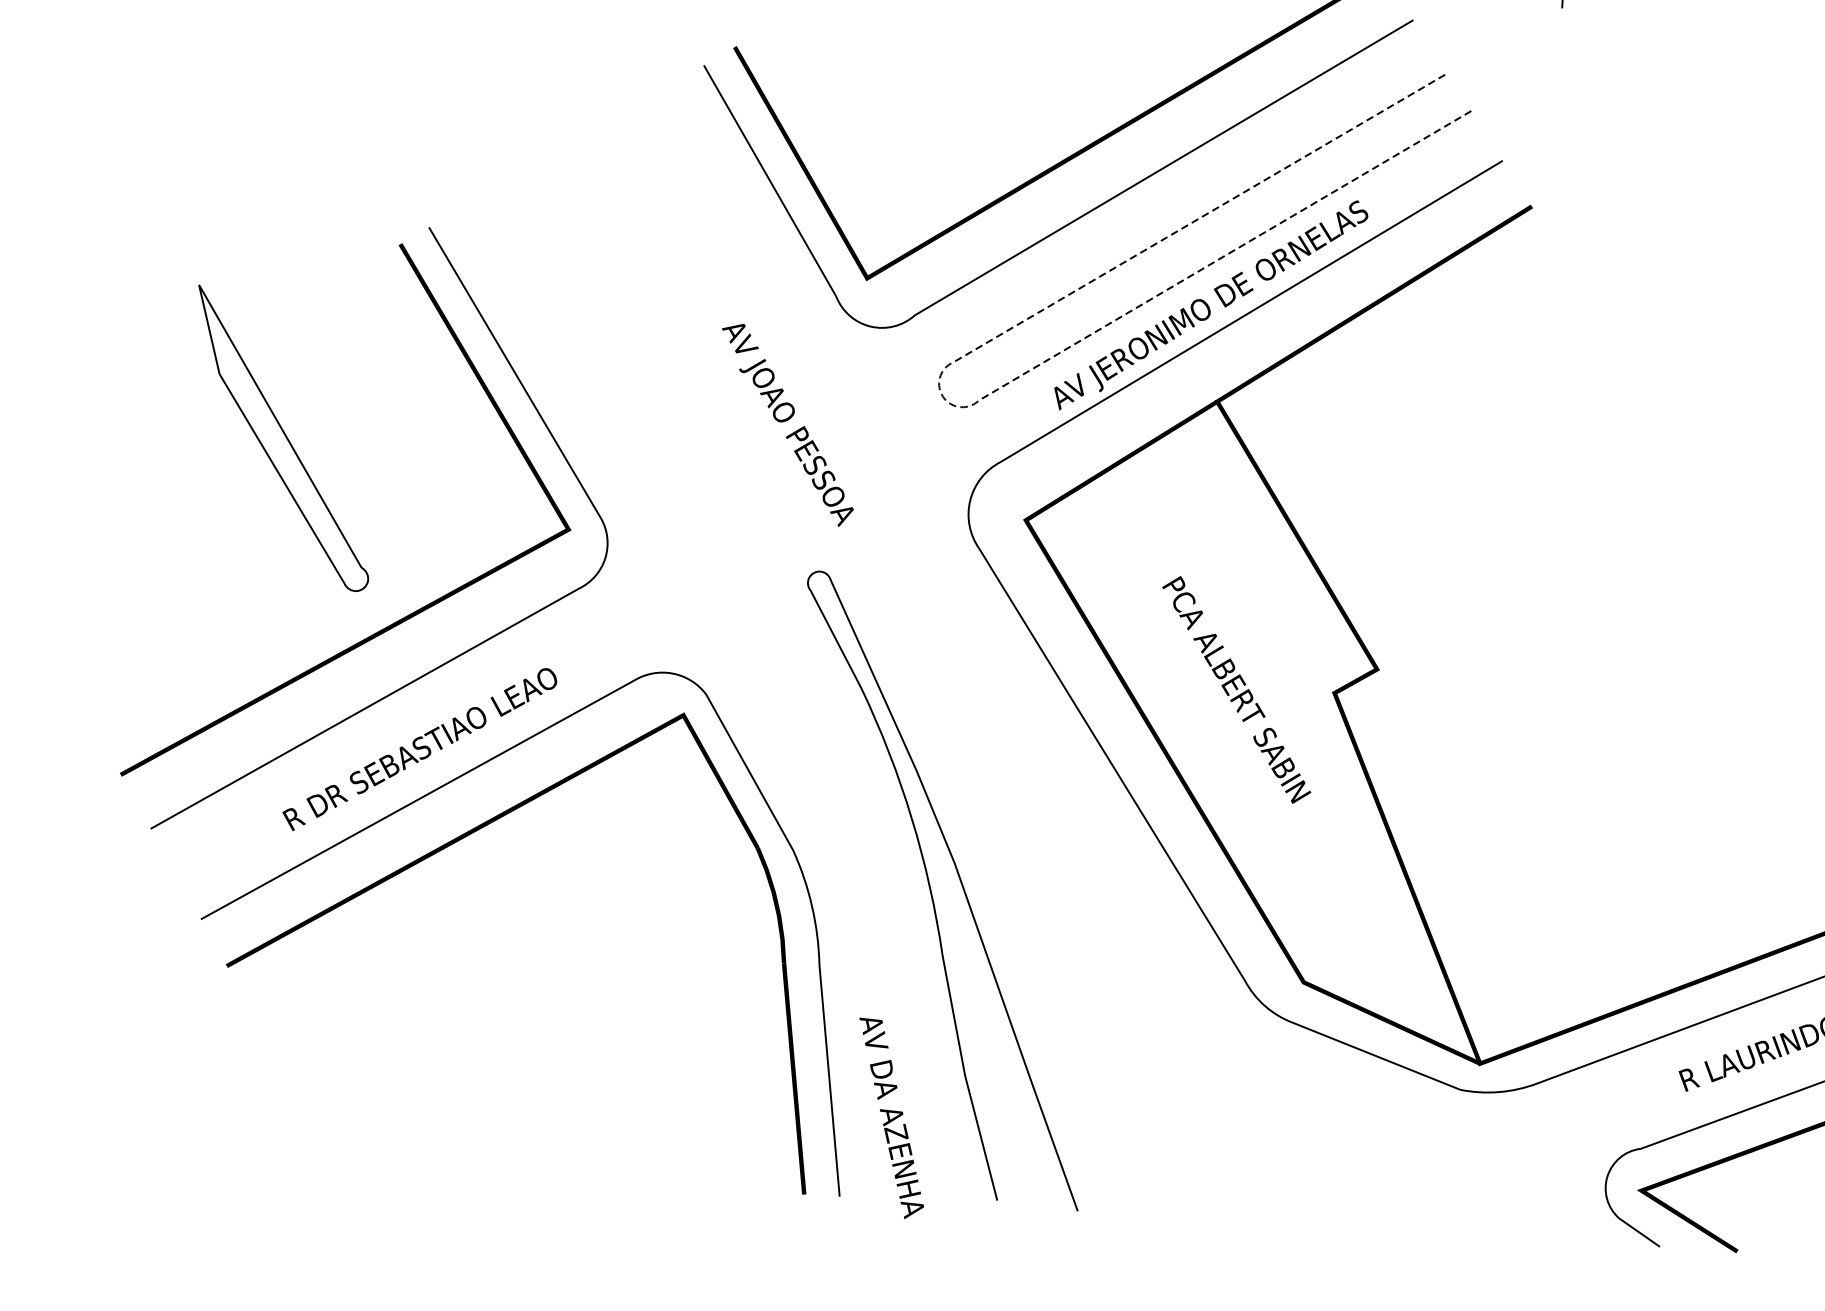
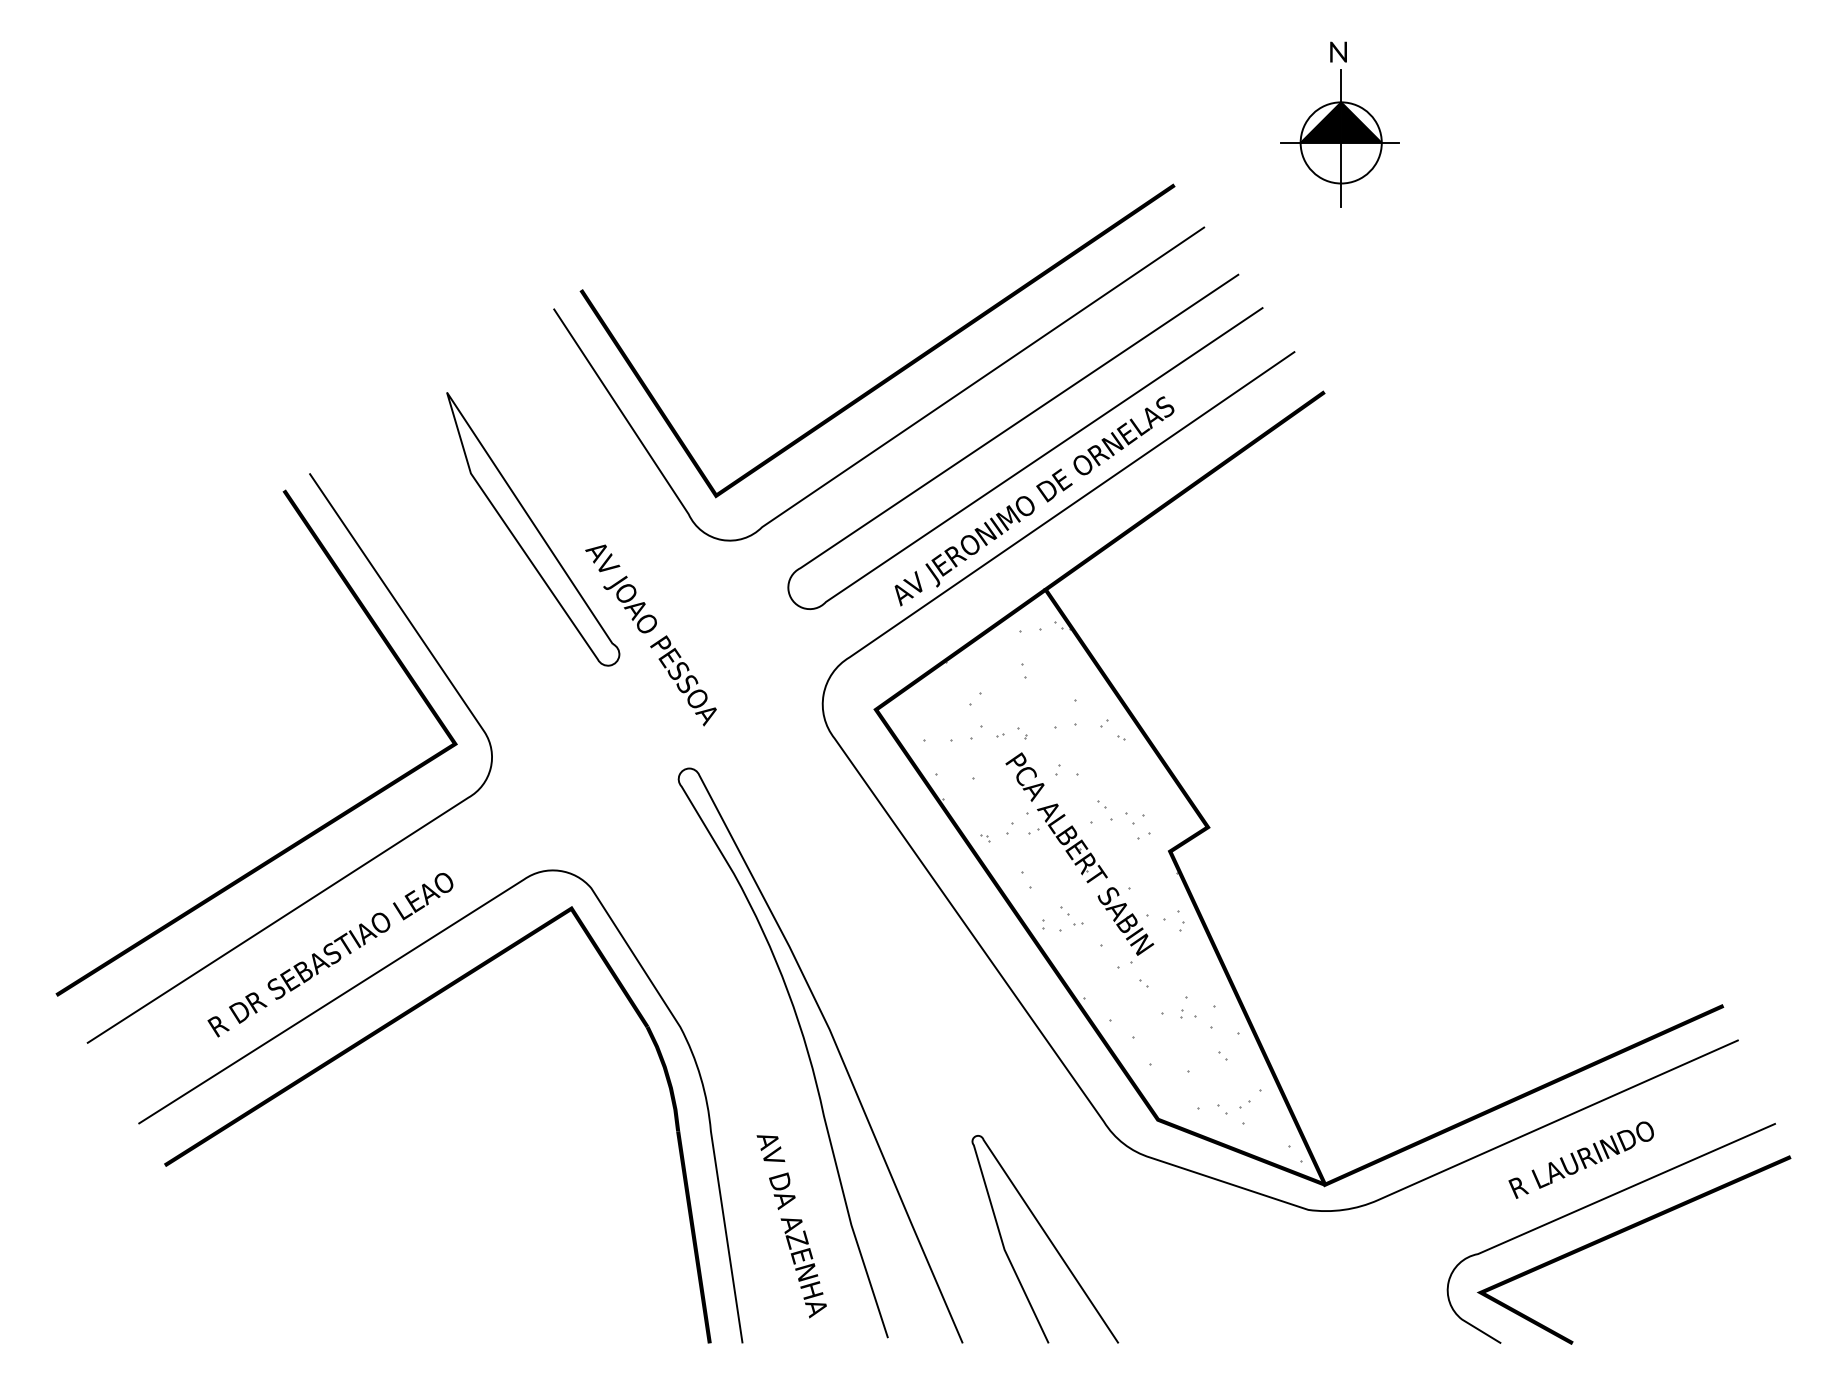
line: (942, 396) -> (792, 600), dashed -> solid
part: (283, 438) -> (533, 529), moved
hatch: (1269, 731) -> (1112, 890), added
curve: (1176, 1103) -> (1047, 1238), added
text: (891, 1118) -> (791, 1226), moved

